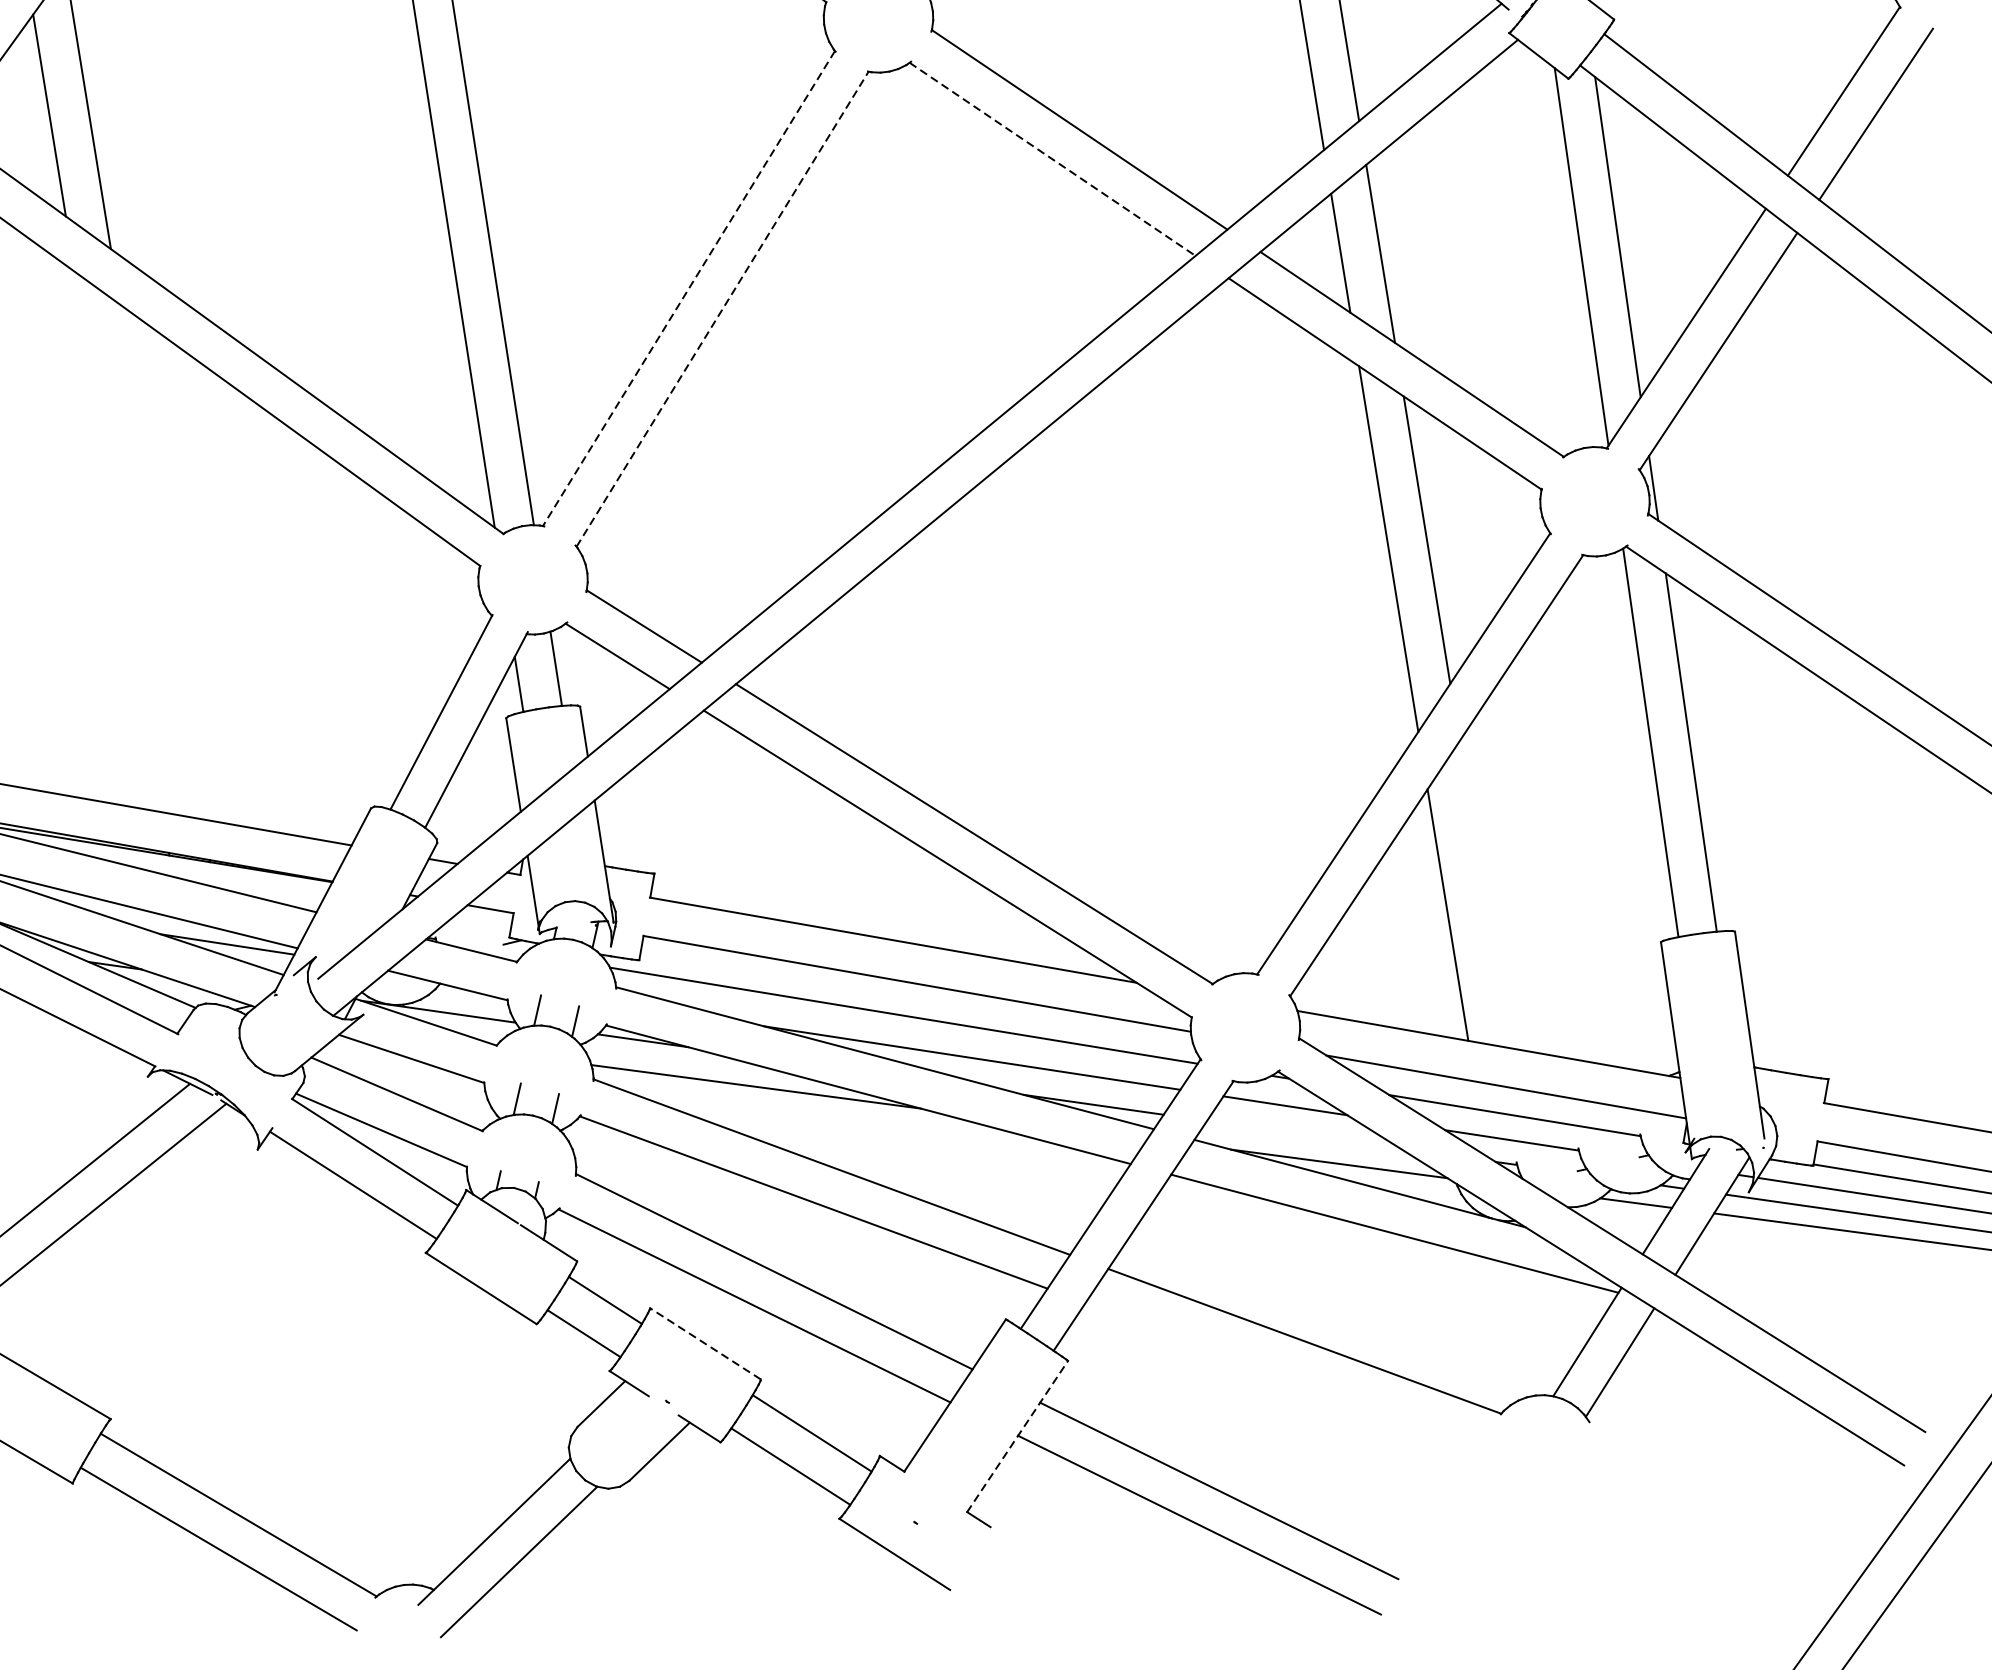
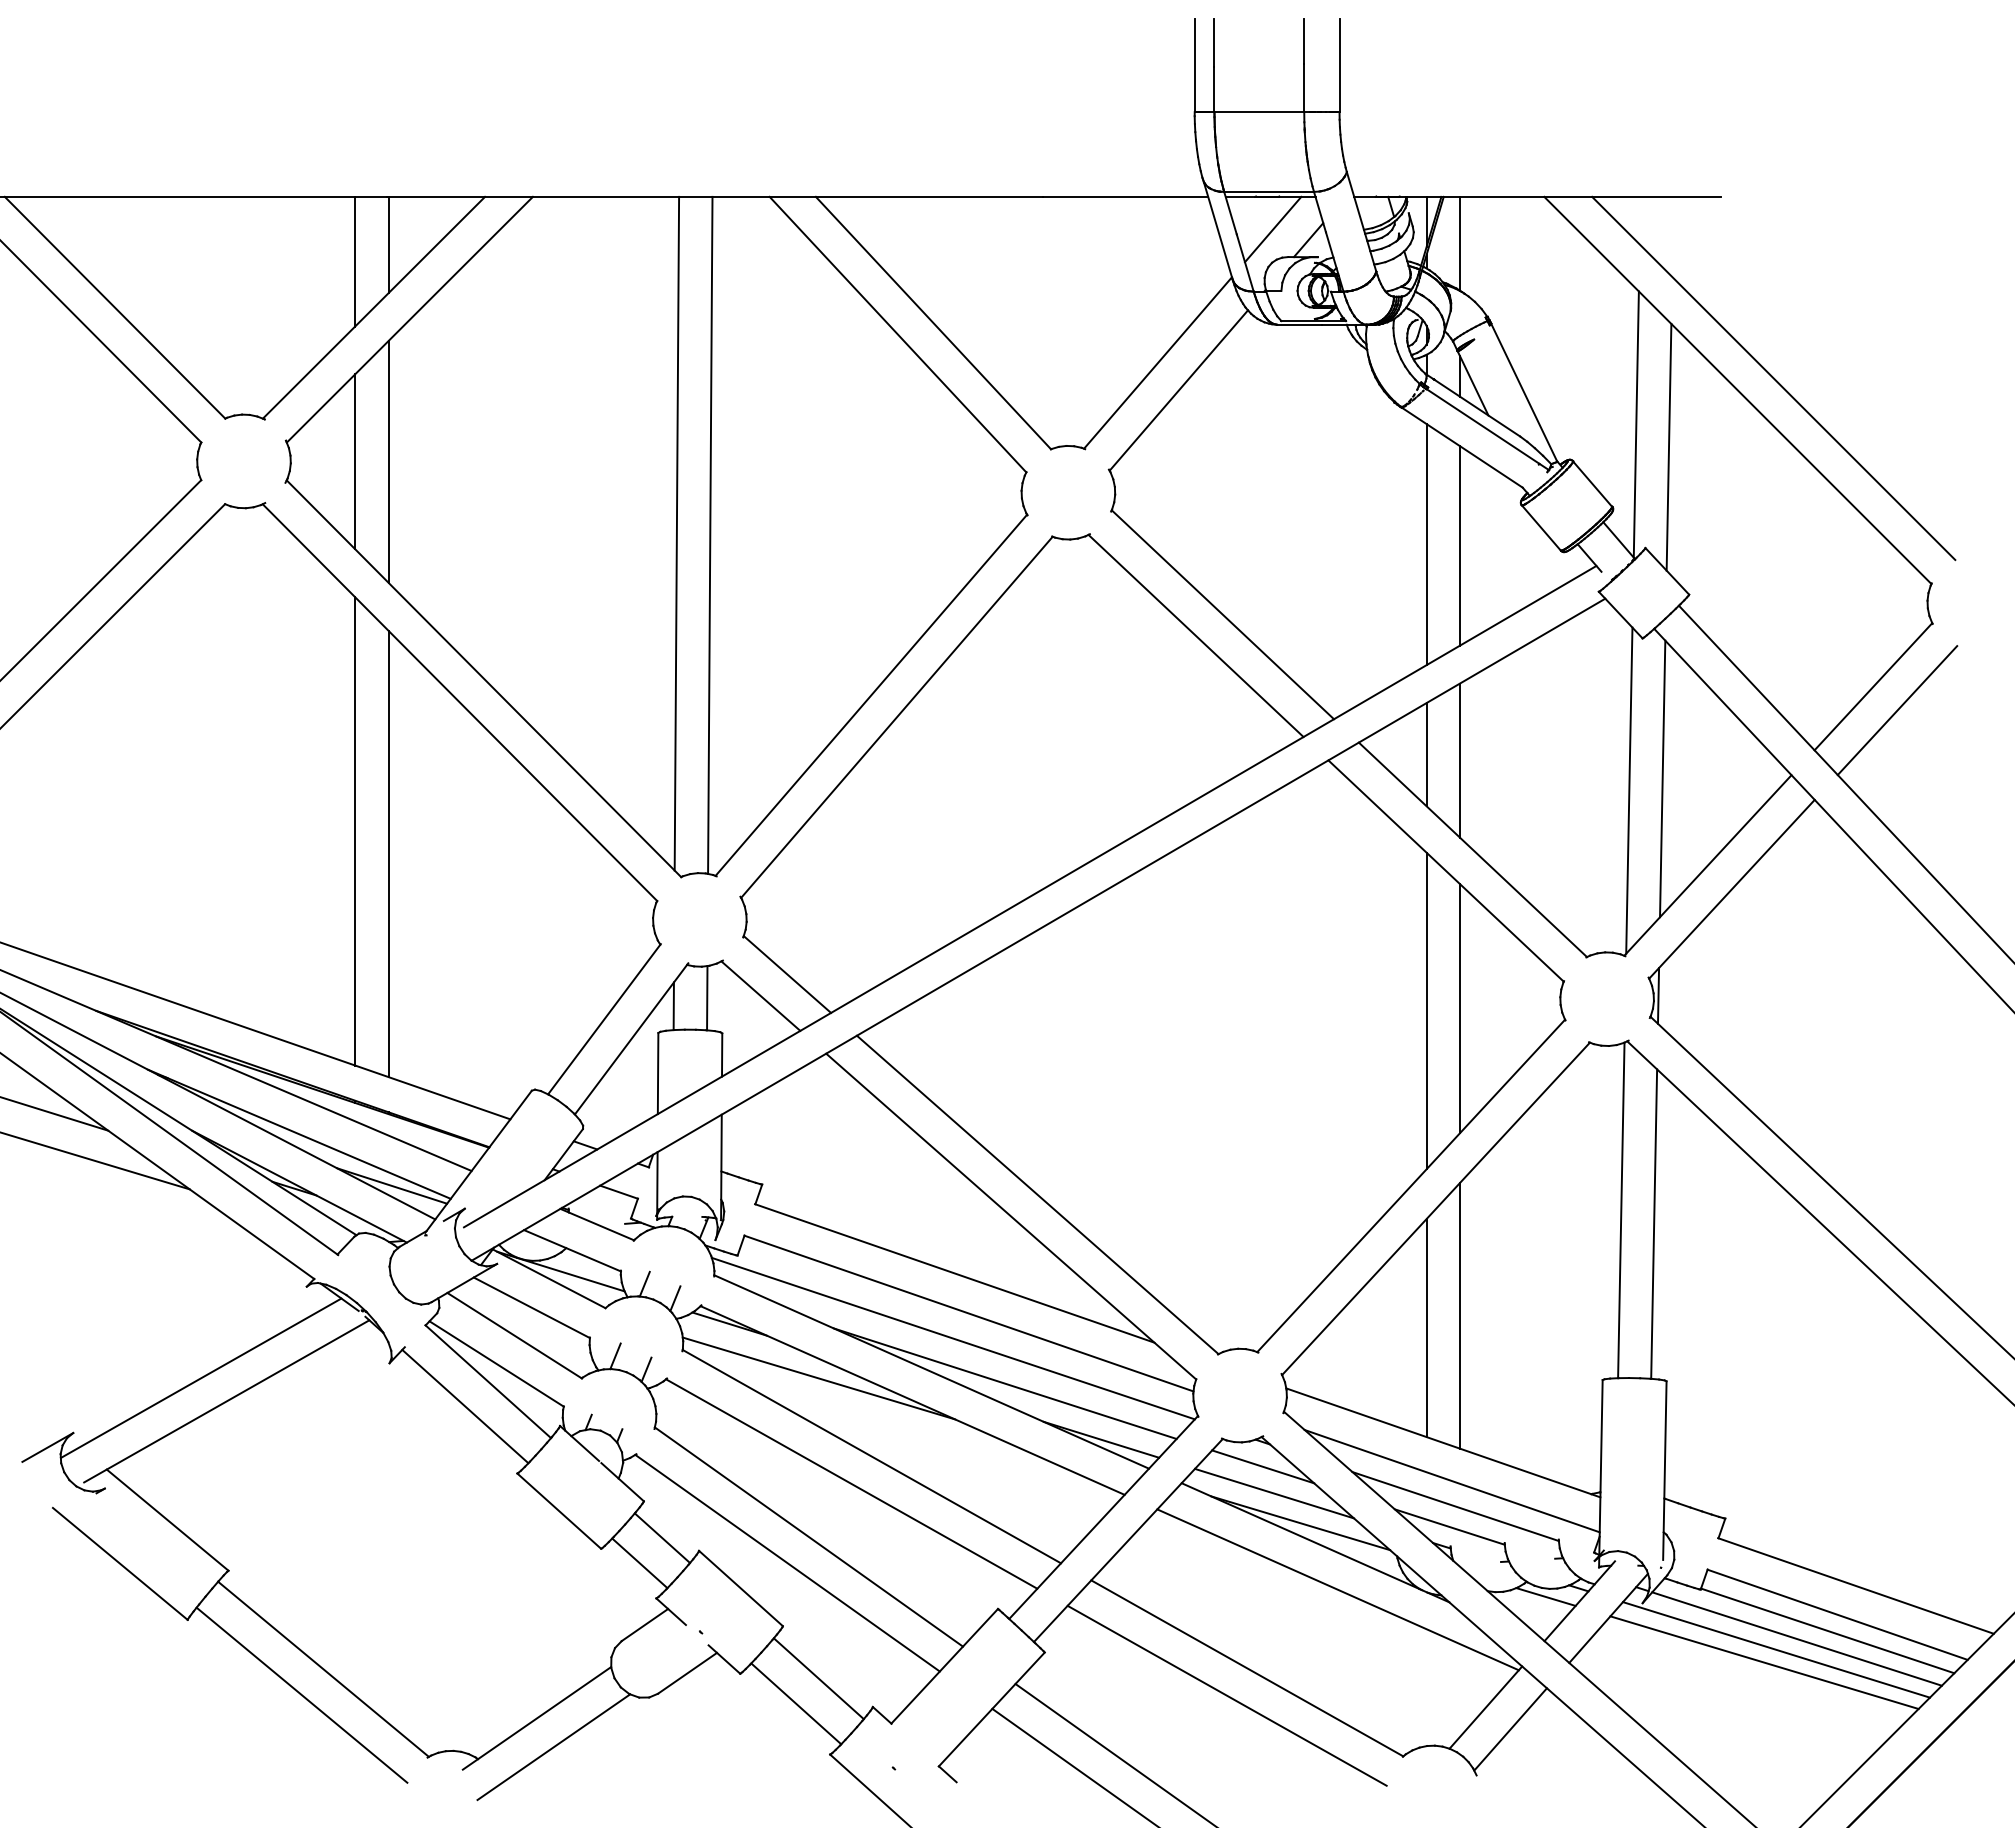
line: (1053, 158) -> (1196, 635), dashed -> solid
line: (689, 288) -> (871, 695), dashed -> solid
line: (722, 309) -> (896, 717), dashed -> solid
line: (119, 542) -> (355, 831), added
line: (161, 561) -> (388, 853), added
line: (1484, 894) -> (1460, 1315), added
line: (1303, 1134) -> (1274, 1493), added
line: (704, 1343) -> (740, 1588), dashed -> solid
line: (1285, 1376) -> (1226, 1695), added
line: (1017, 1436) -> (991, 1709), dashed -> solid

